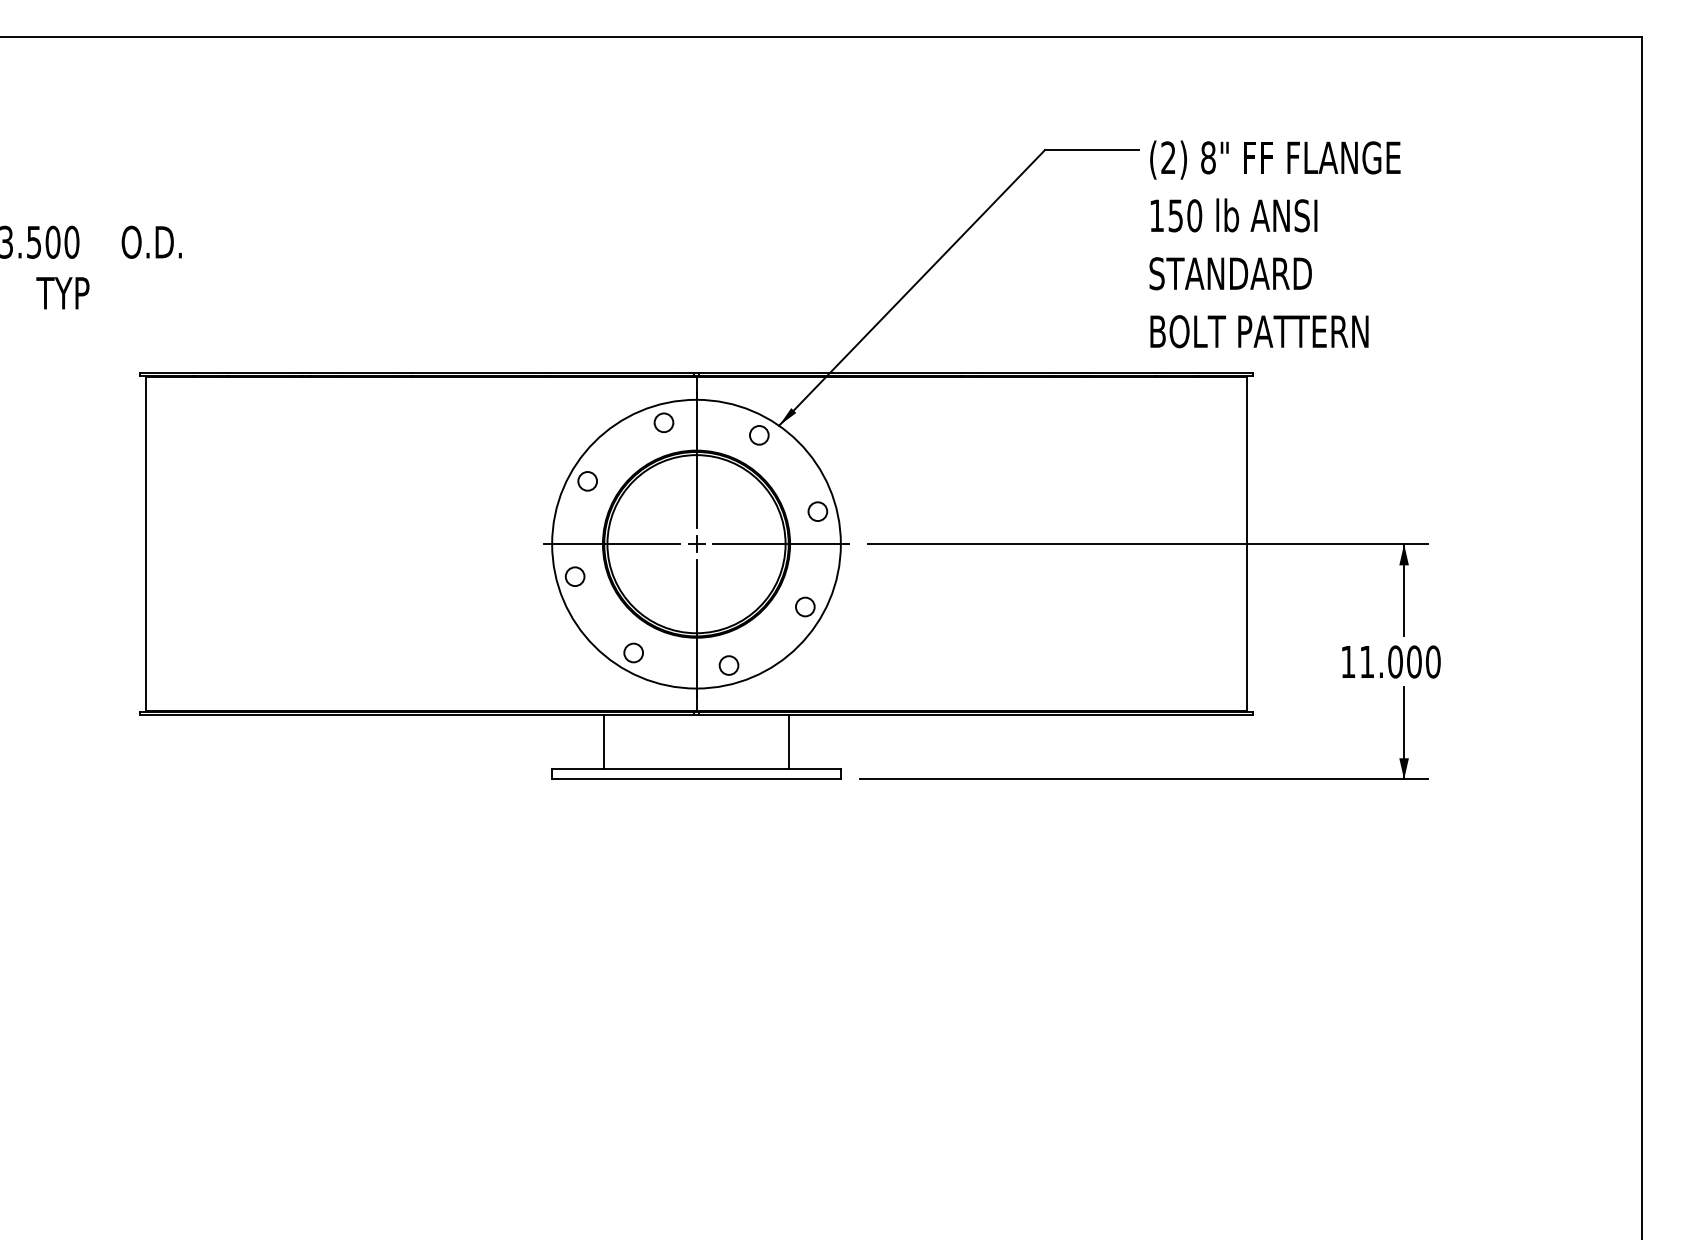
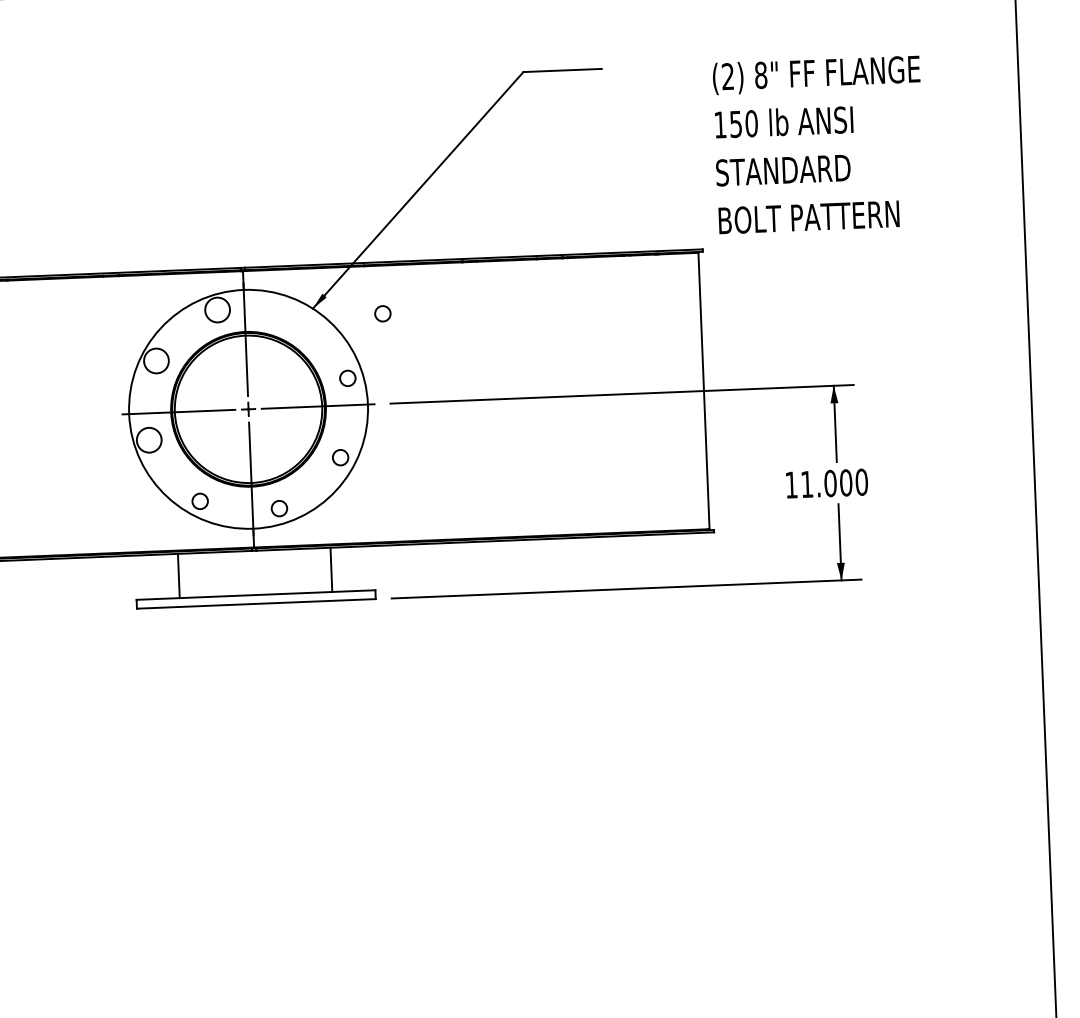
text: (1274, 244) -> (818, 144), moved
circle: (663, 422) -> (217, 309), size x1.6
circle: (759, 435) -> (383, 313), moved
circle: (587, 481) -> (156, 361), size x1.6
circle: (574, 576) -> (148, 440), size x1.6

